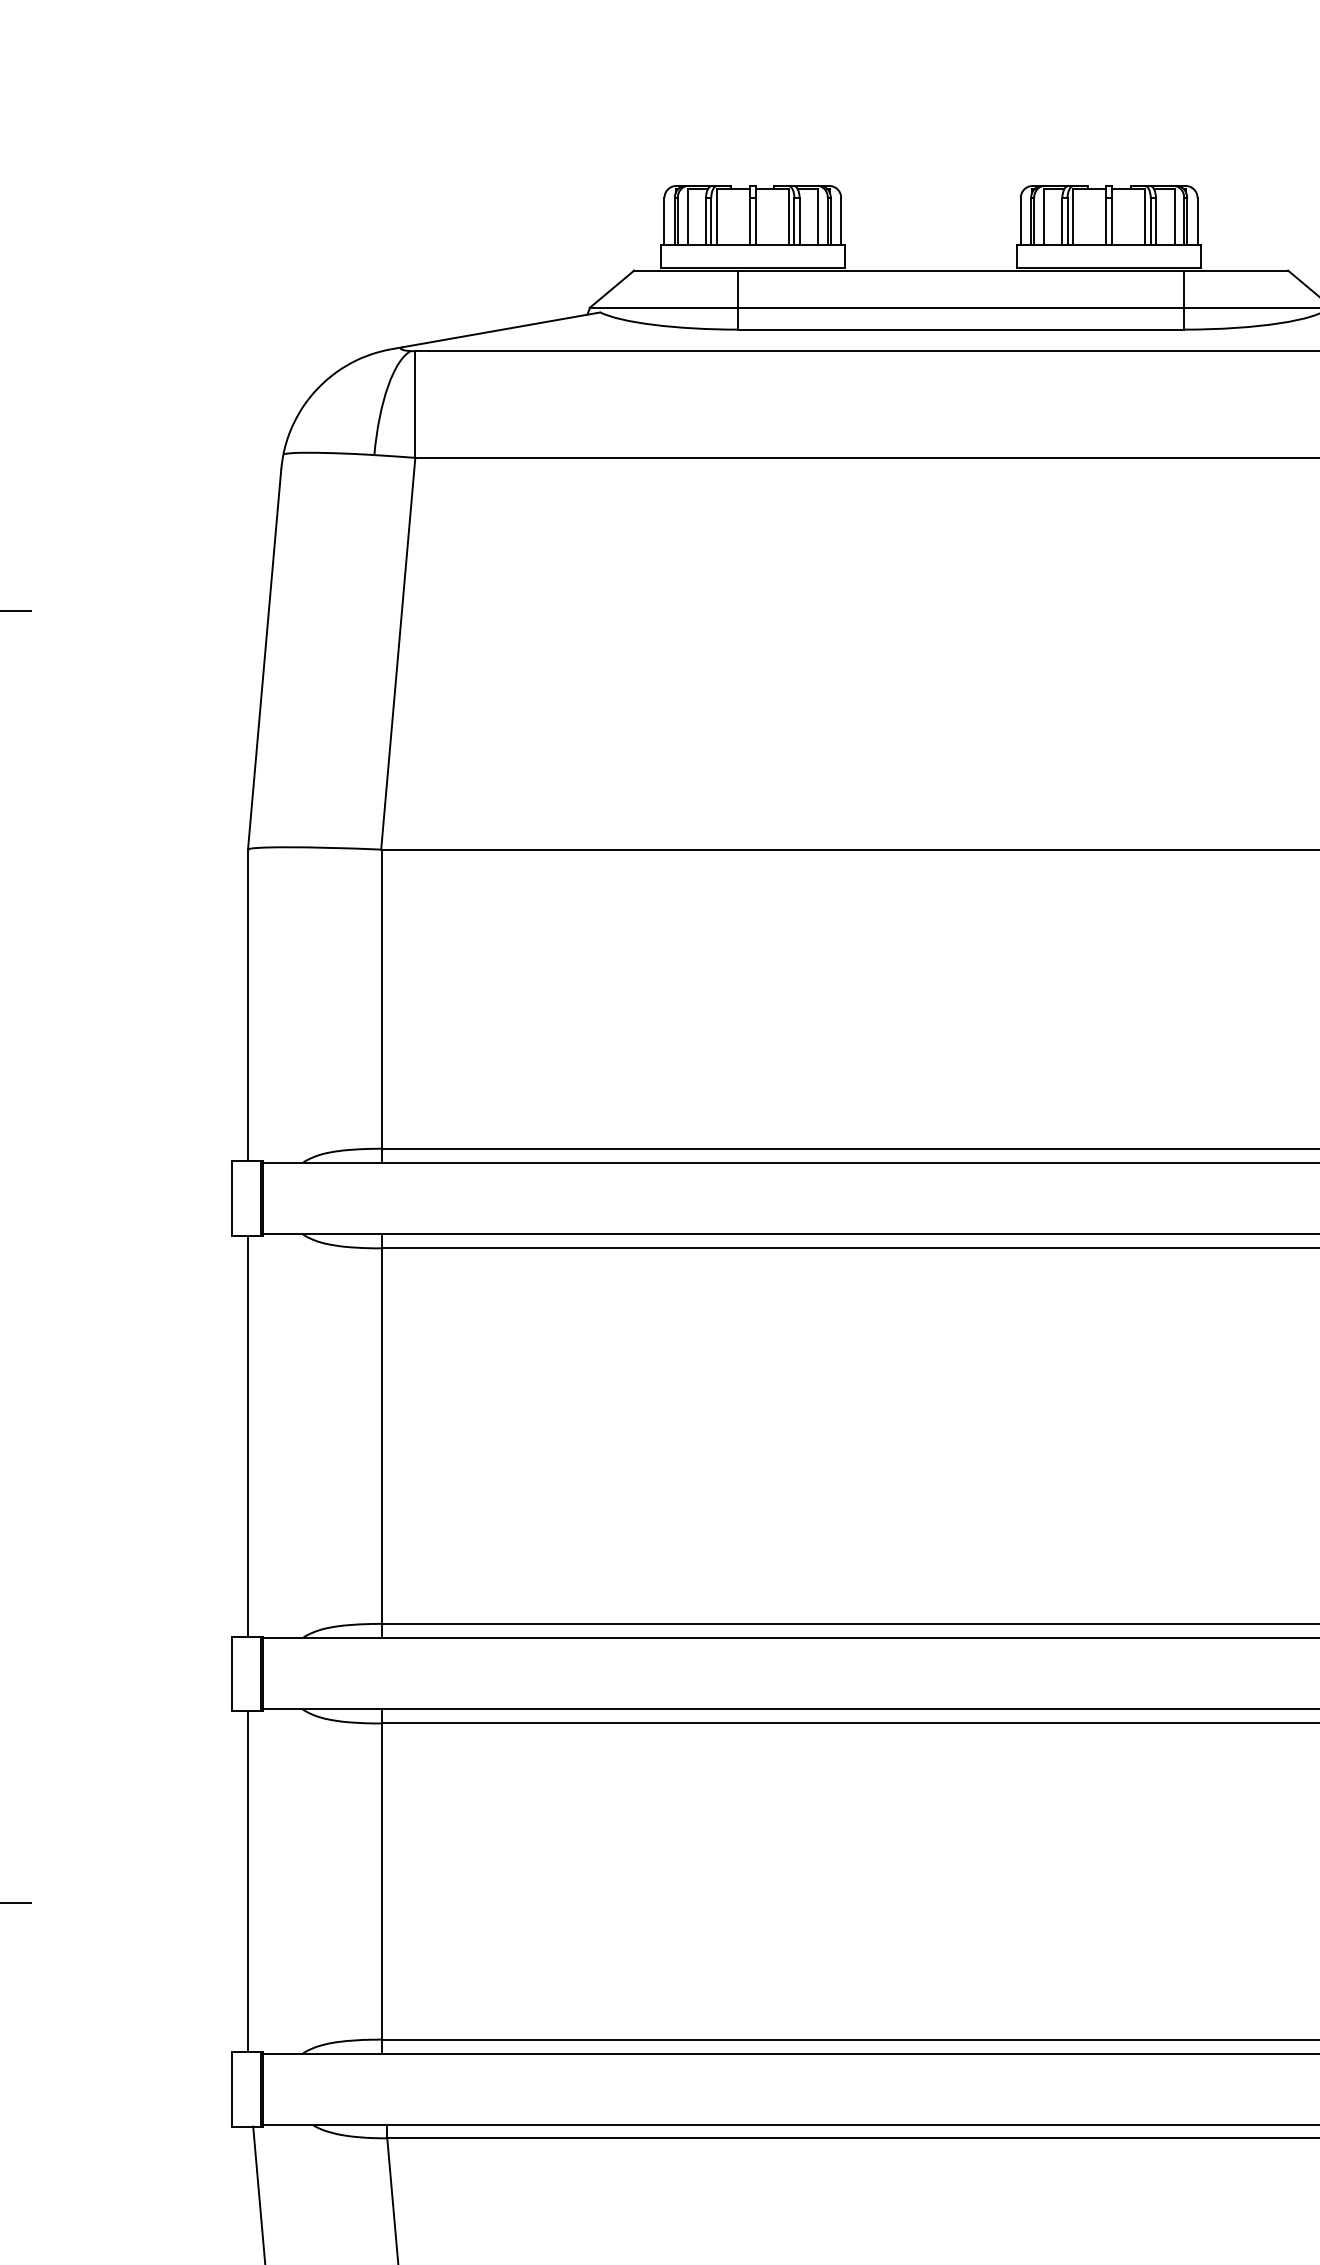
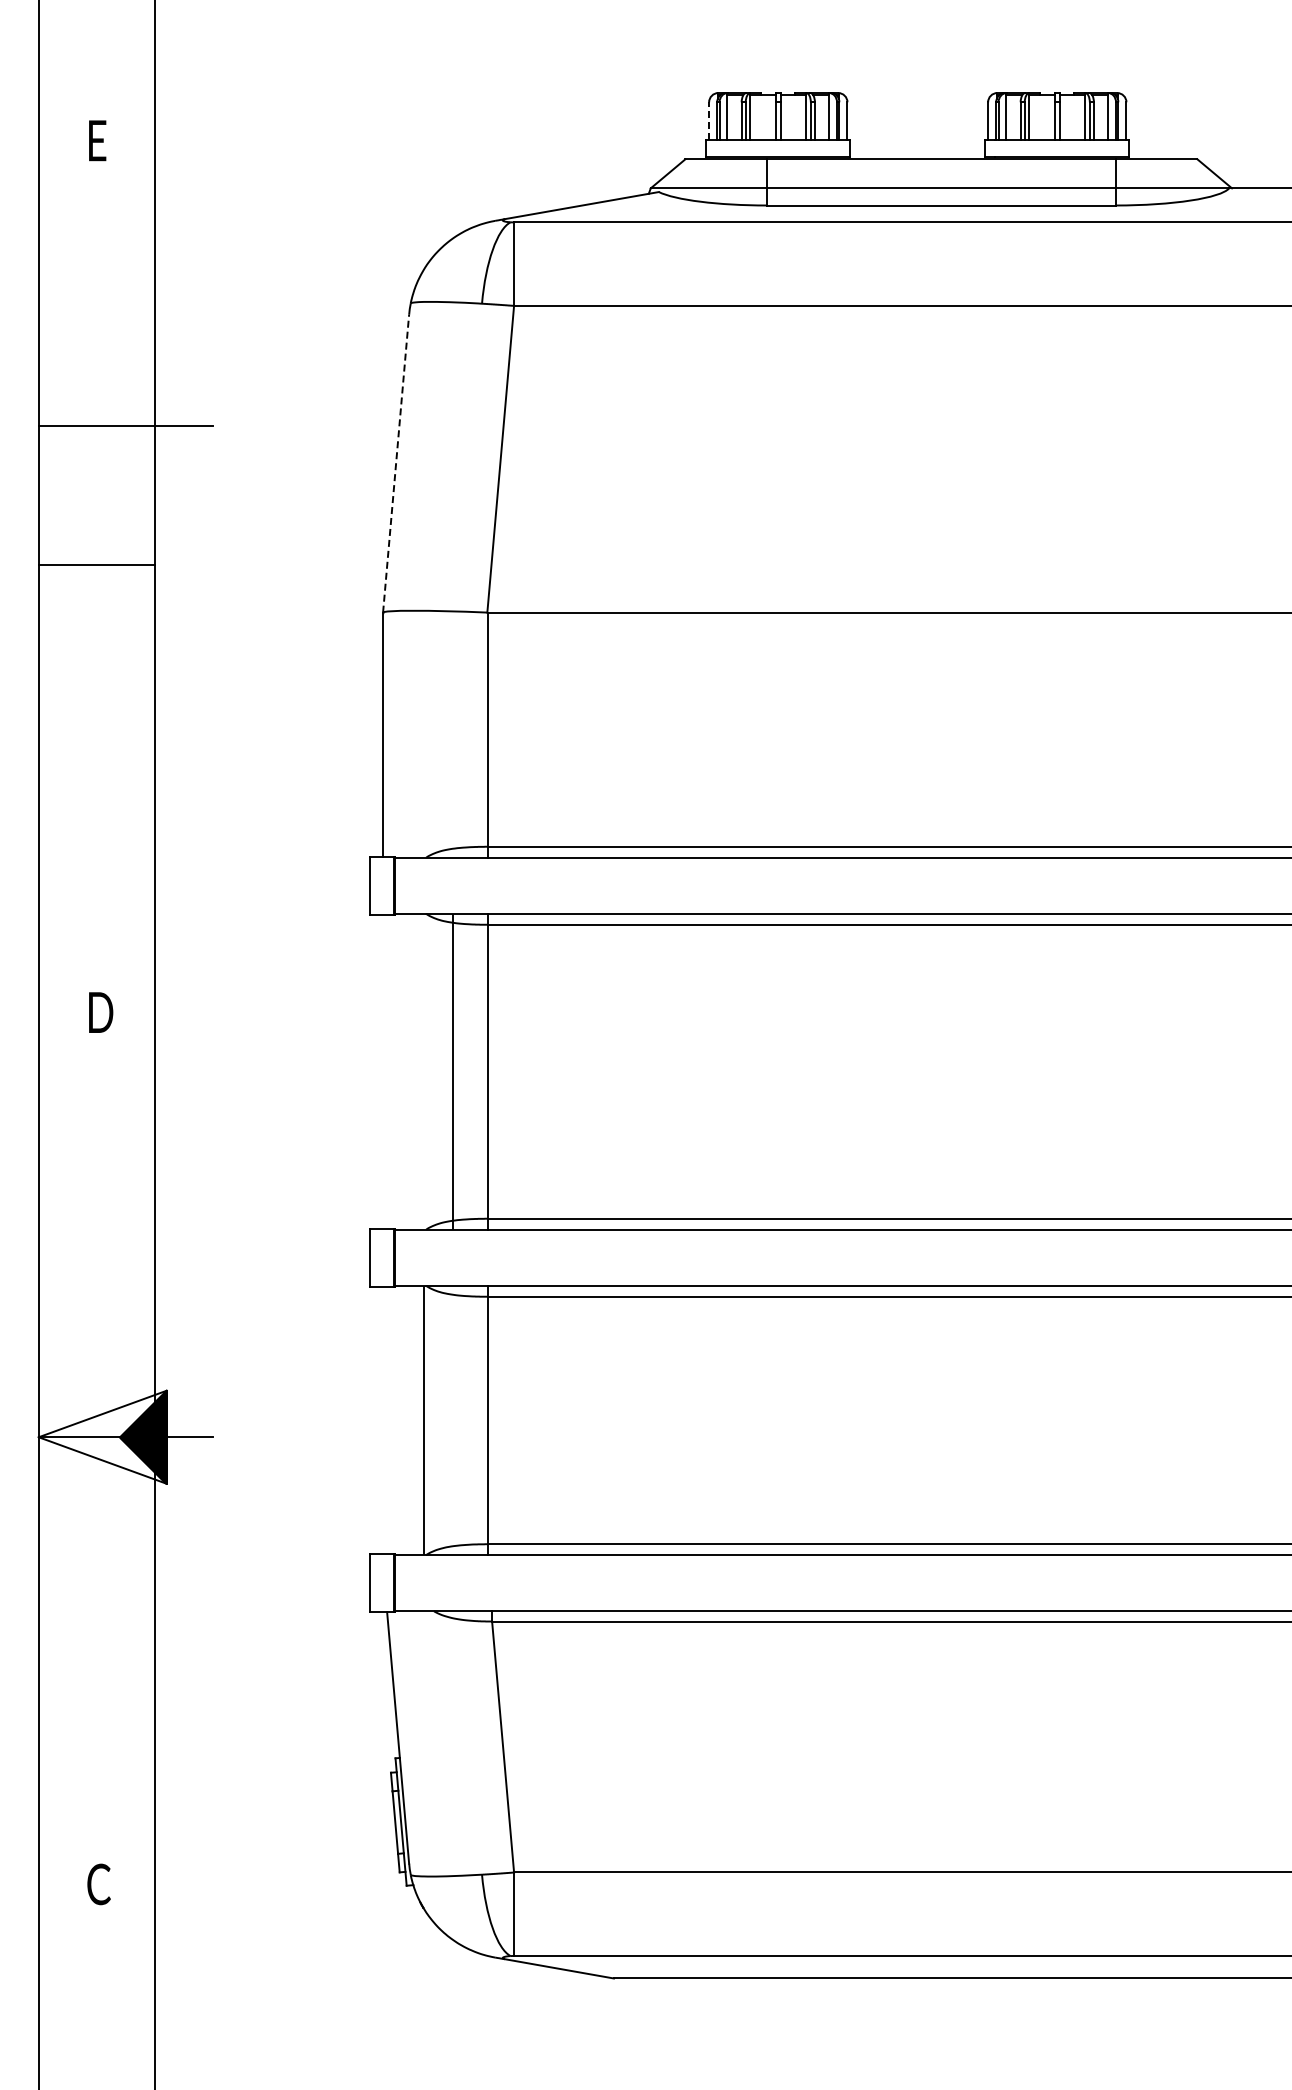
line: (664, 221) -> (709, 120), solid -> dashed
line: (265, 659) -> (396, 463), solid -> dashed
line: (248, 1435) -> (453, 1071), moved
line: (248, 1881) -> (424, 1420), moved

